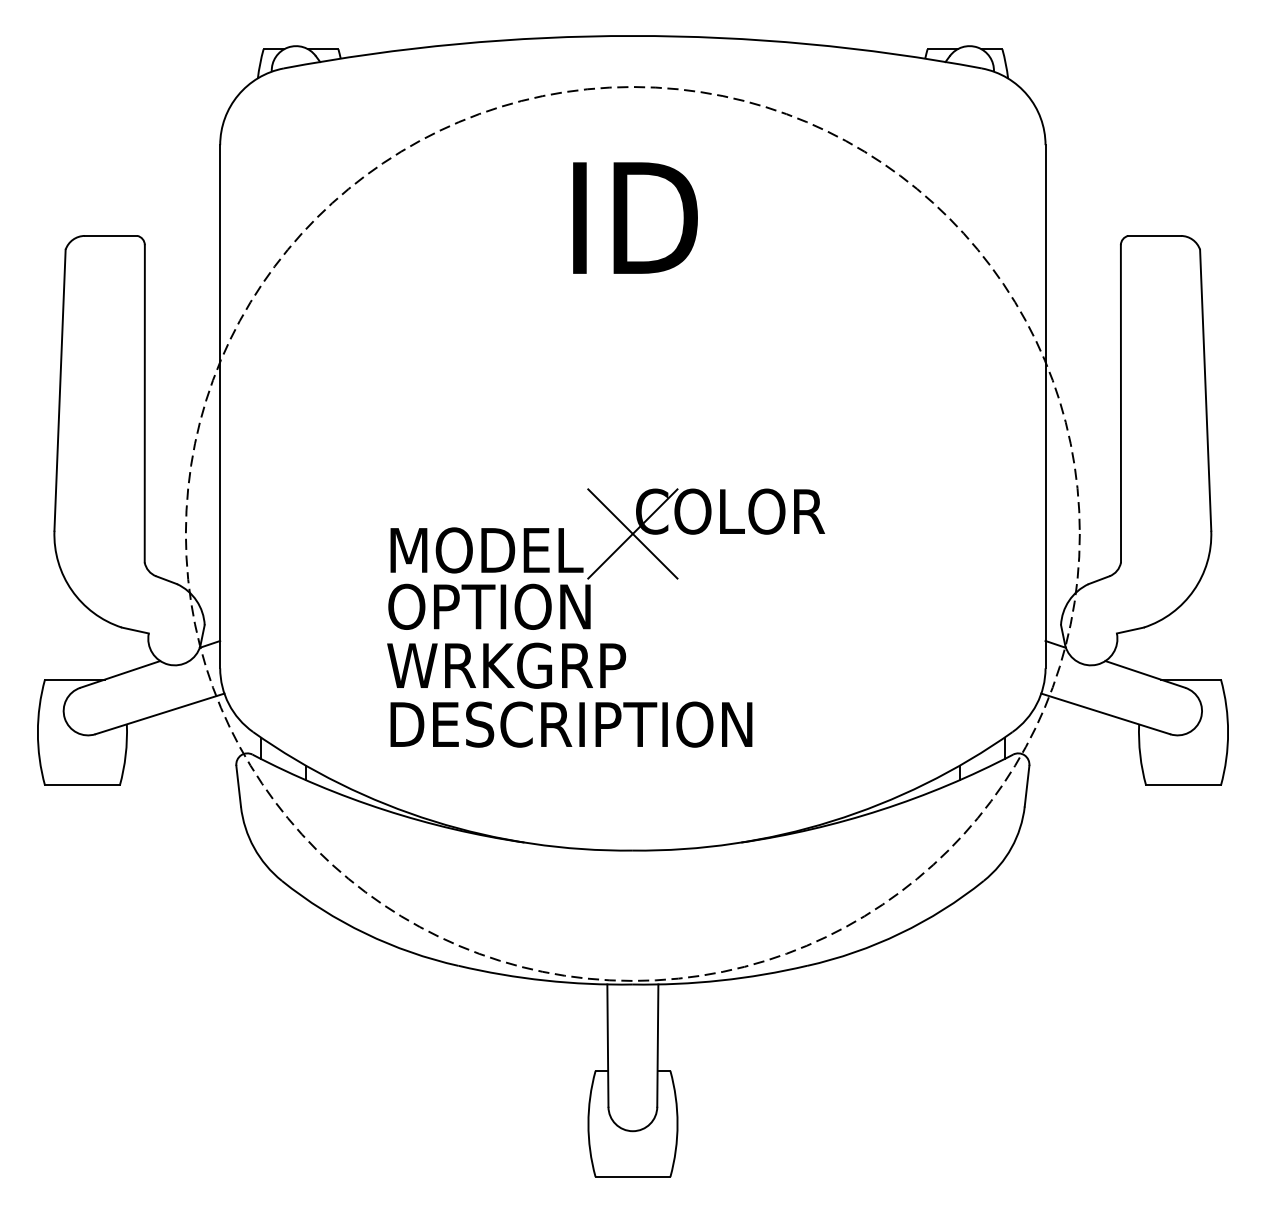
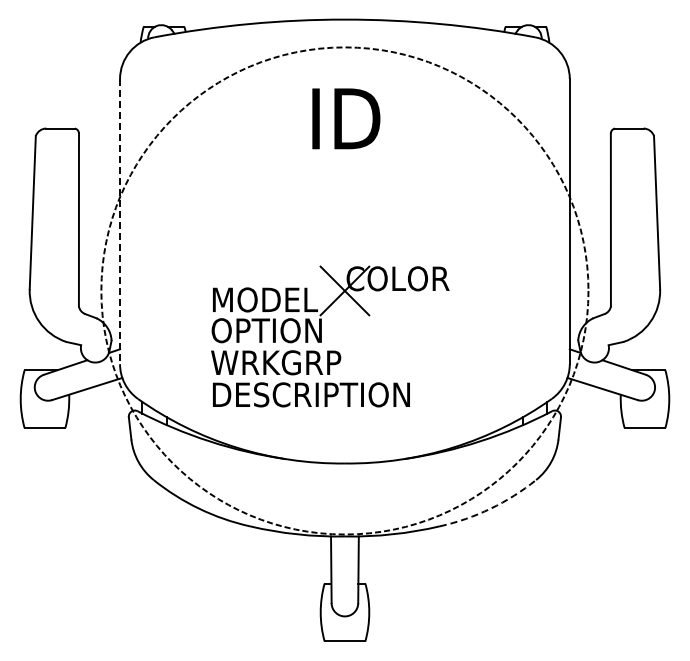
line: (221, 406) -> (120, 221), solid -> dashed
arc: (900, 933) -> (490, 508), solid -> dashed

